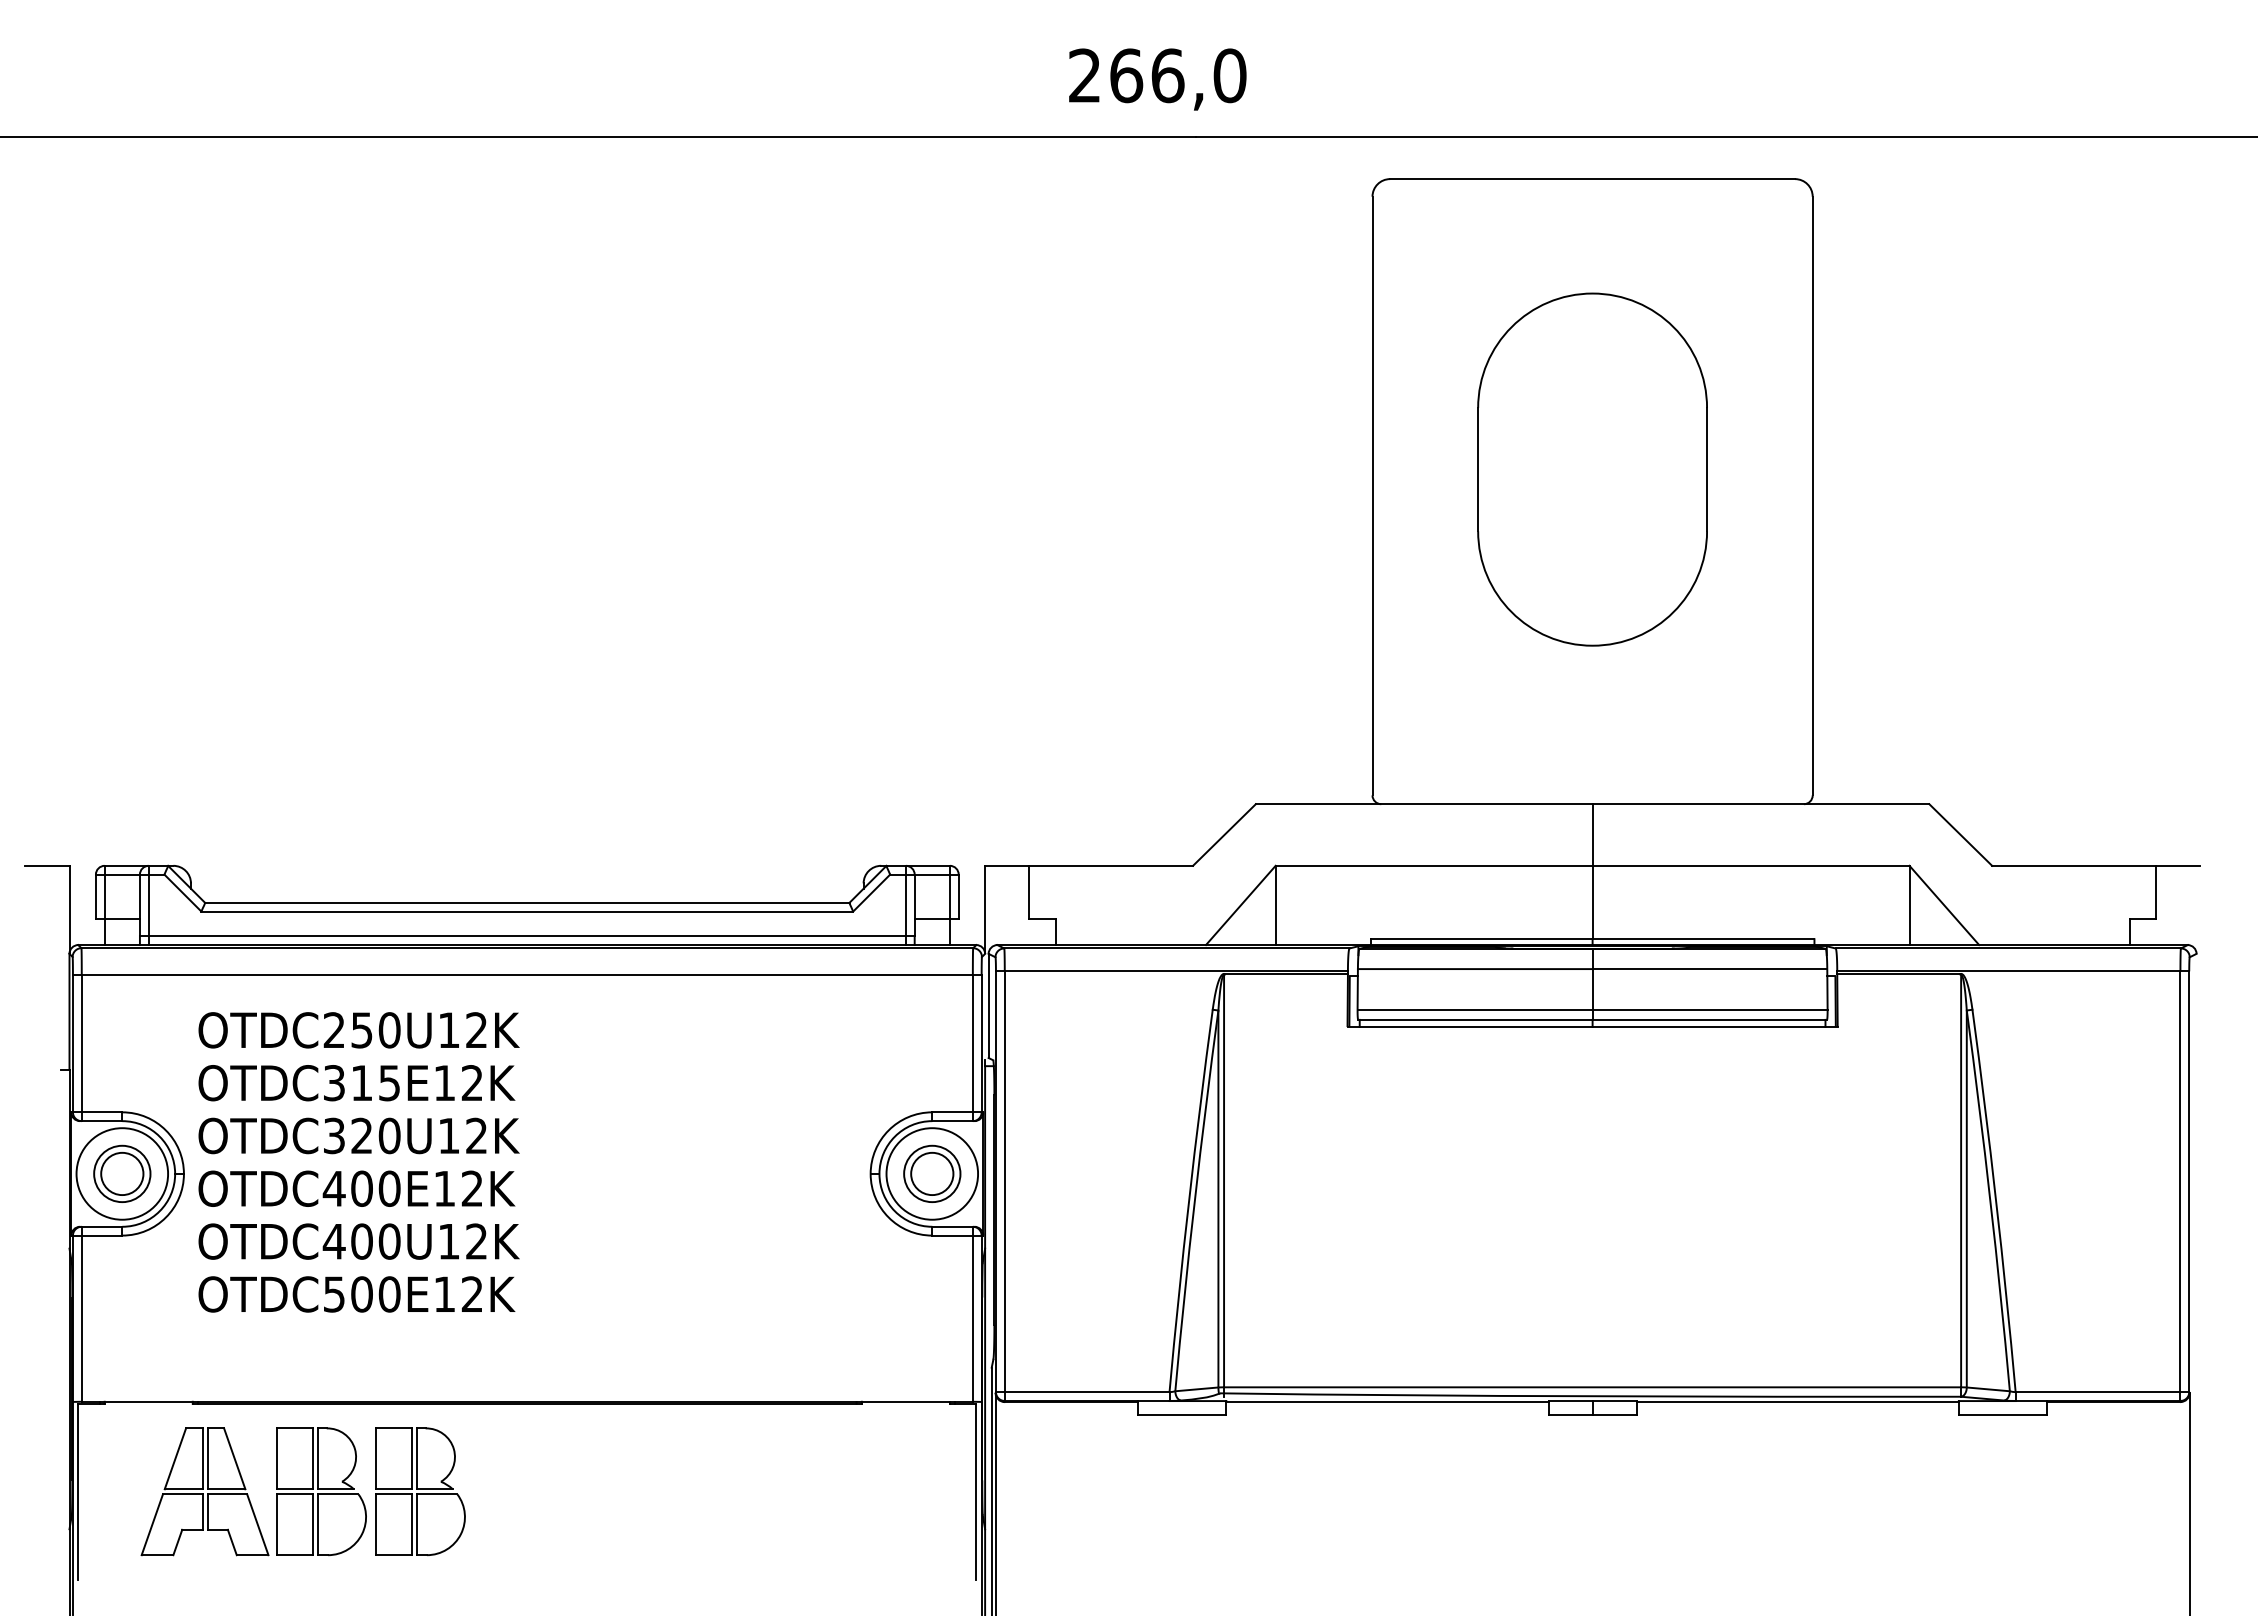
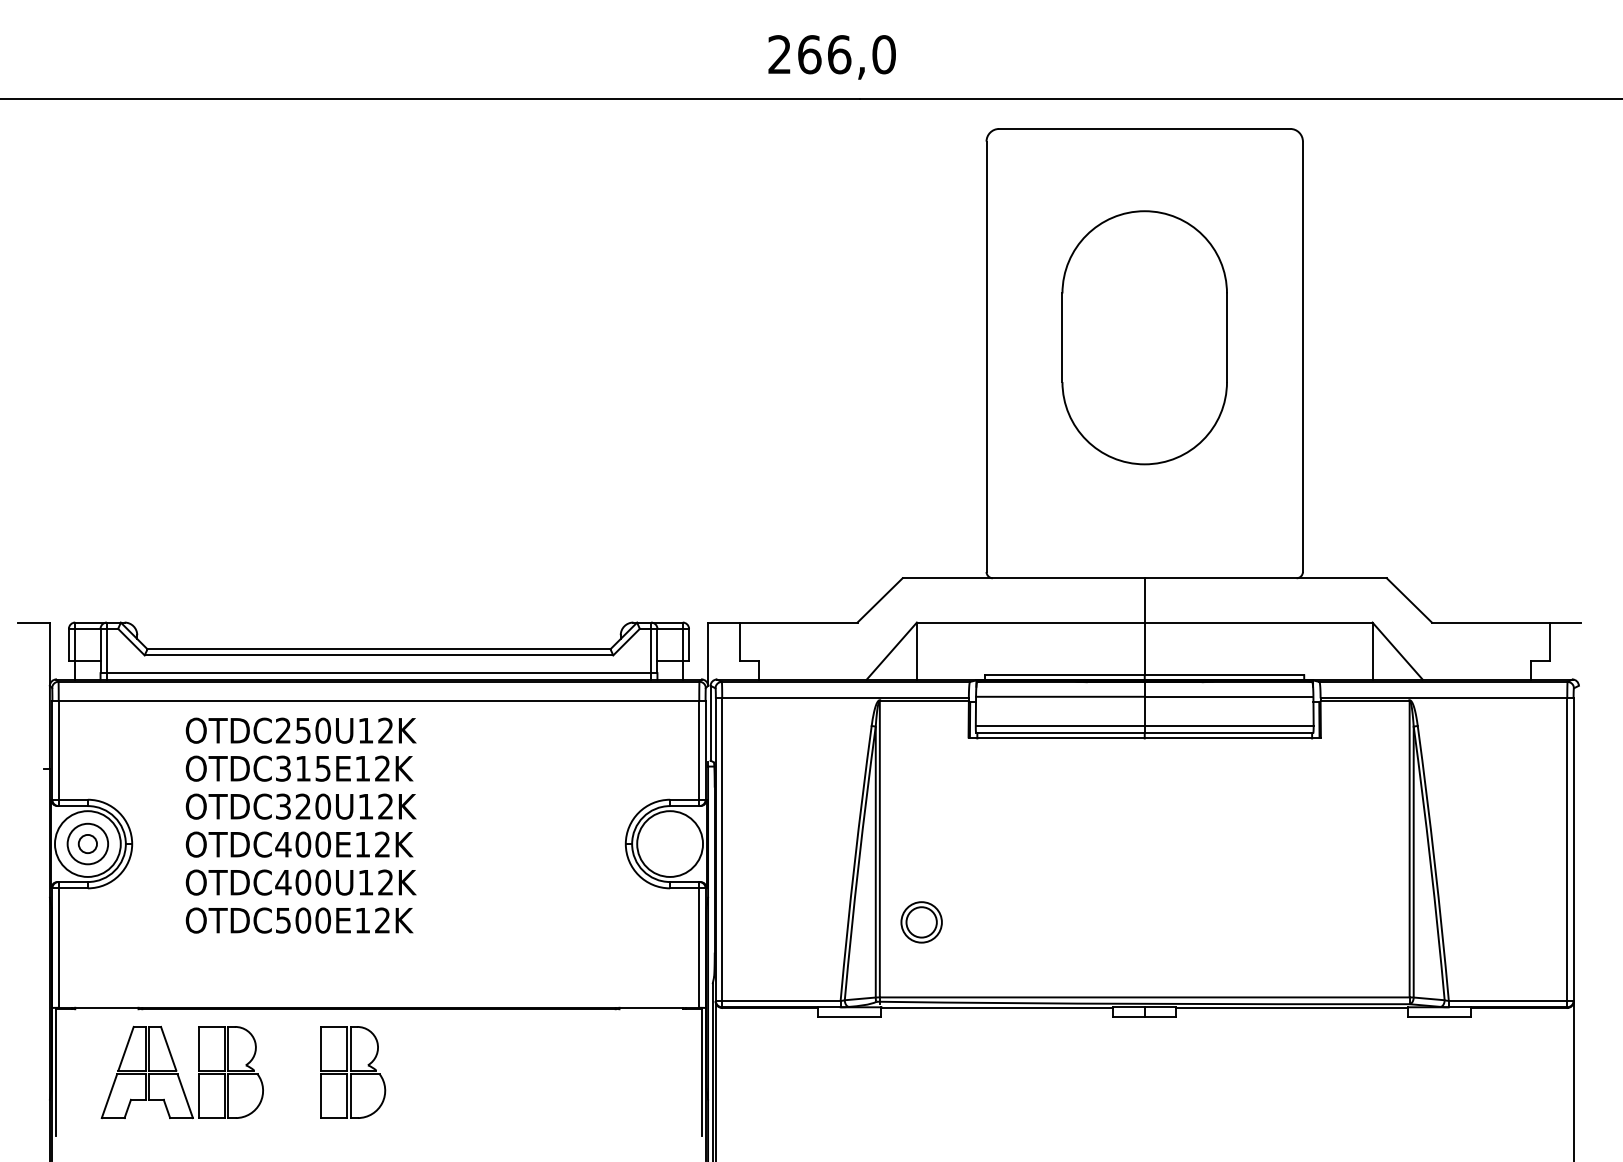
text: (358, 1162) -> (300, 825), moved
circle: (122, 1173) -> (88, 843), size x0.6
part: (932, 1173) -> (921, 922), moved
part: (420, 1491) -> (353, 1072), moved

